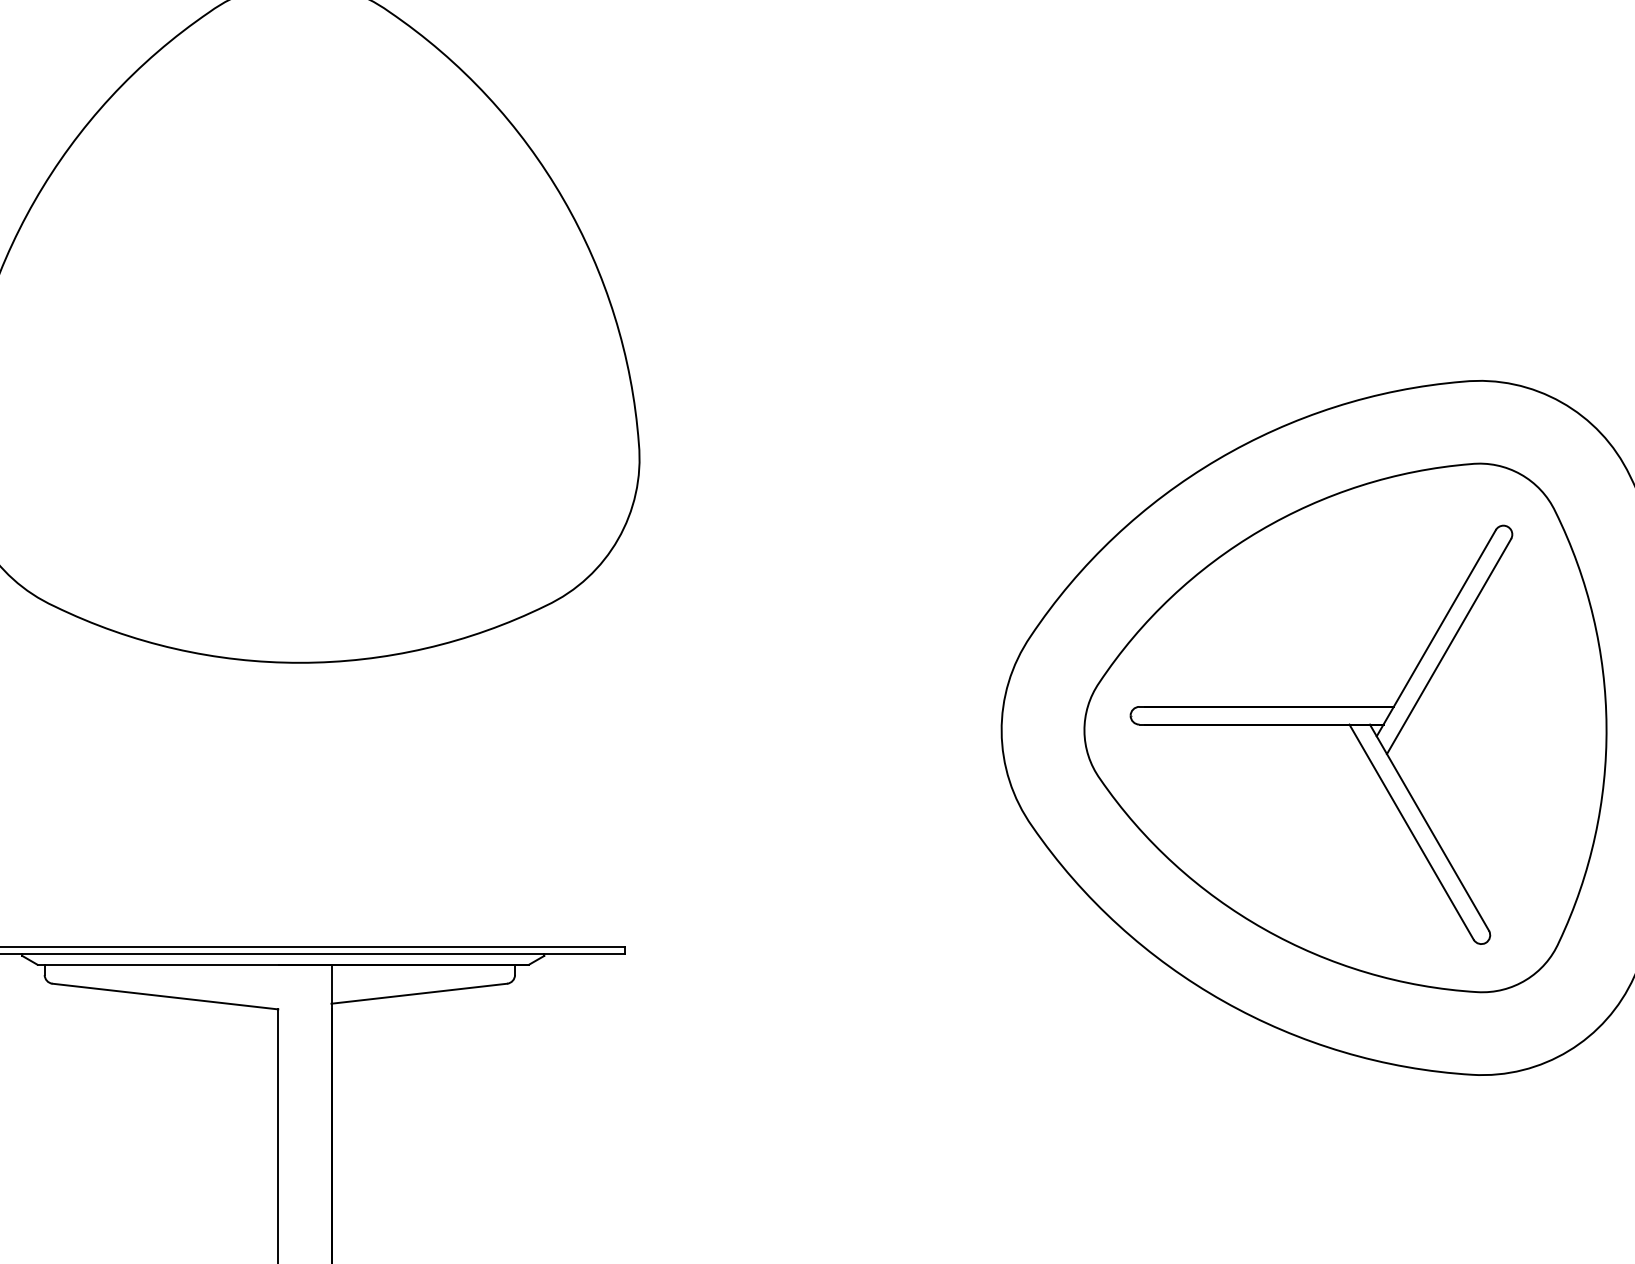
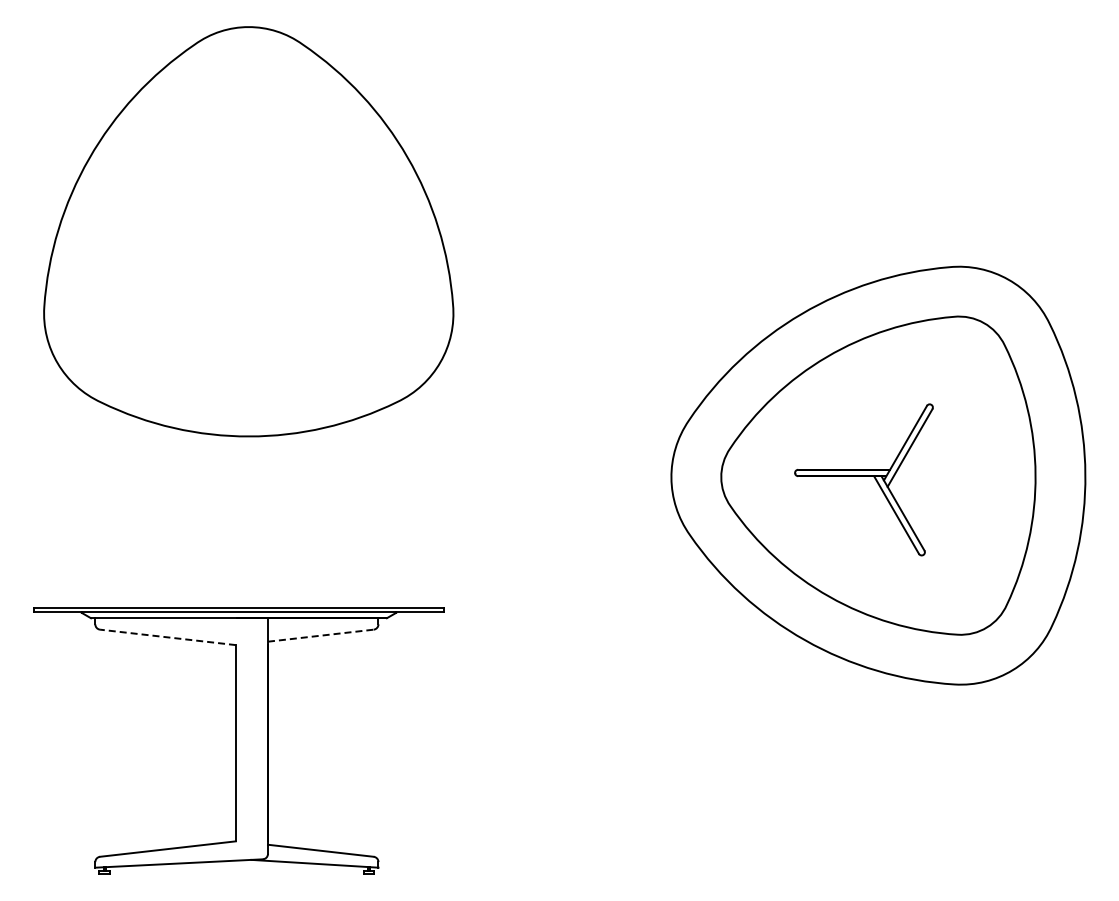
part: (1320, 734) -> (863, 479), size x0.6
line: (420, 993) -> (321, 635), solid -> dashed
line: (164, 996) -> (167, 637), solid -> dashed

